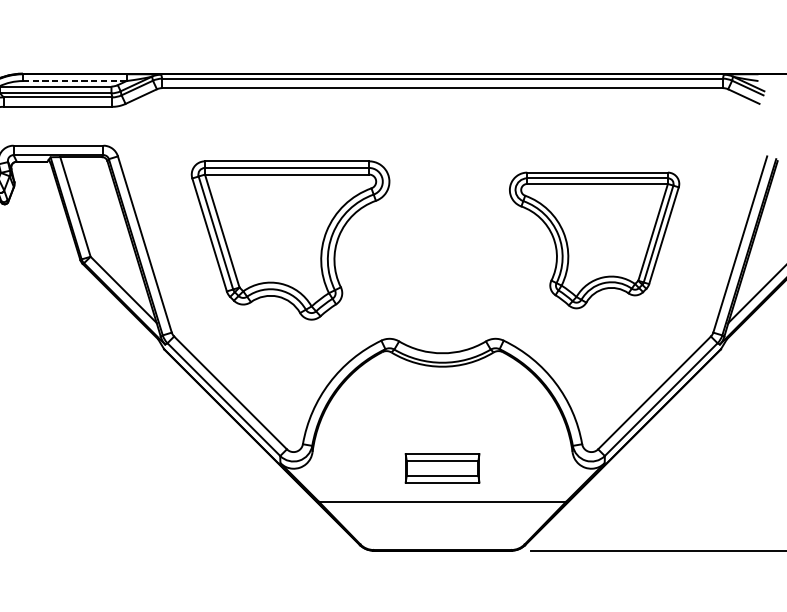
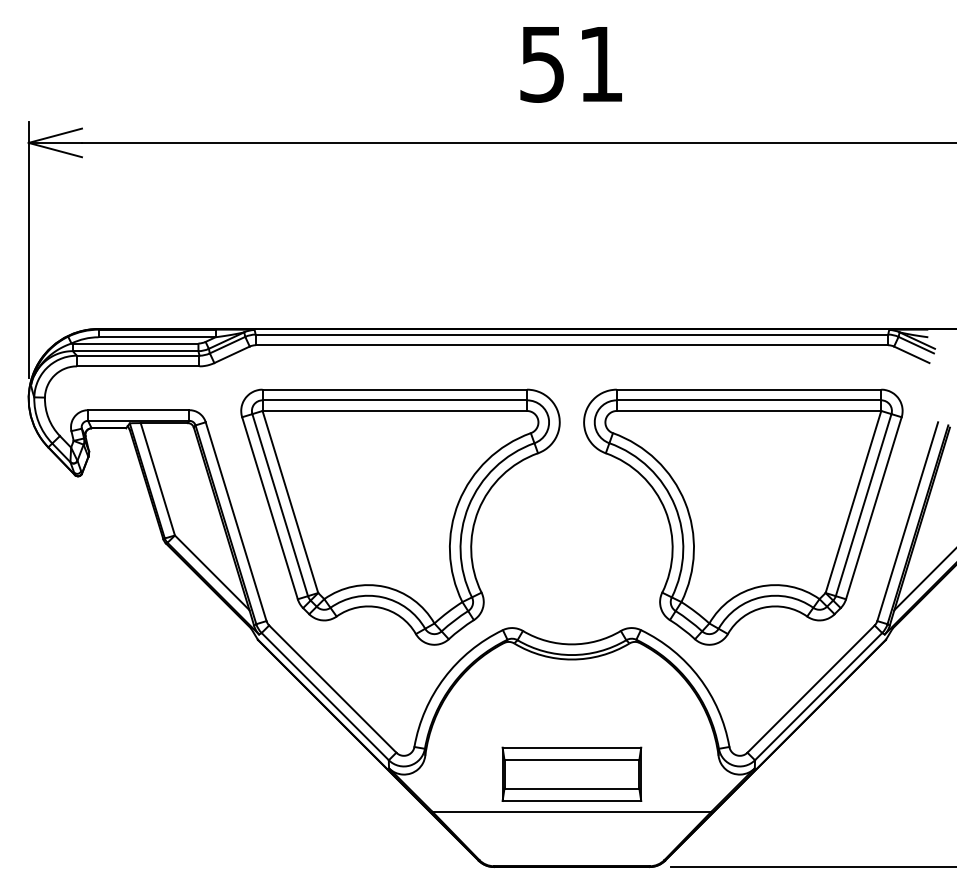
line: (75, 81) -> (157, 337), dashed -> solid
part: (290, 239) -> (400, 516), size x1.43
part: (594, 239) -> (743, 516), size x1.67
part: (442, 467) -> (571, 773), size x1.67

